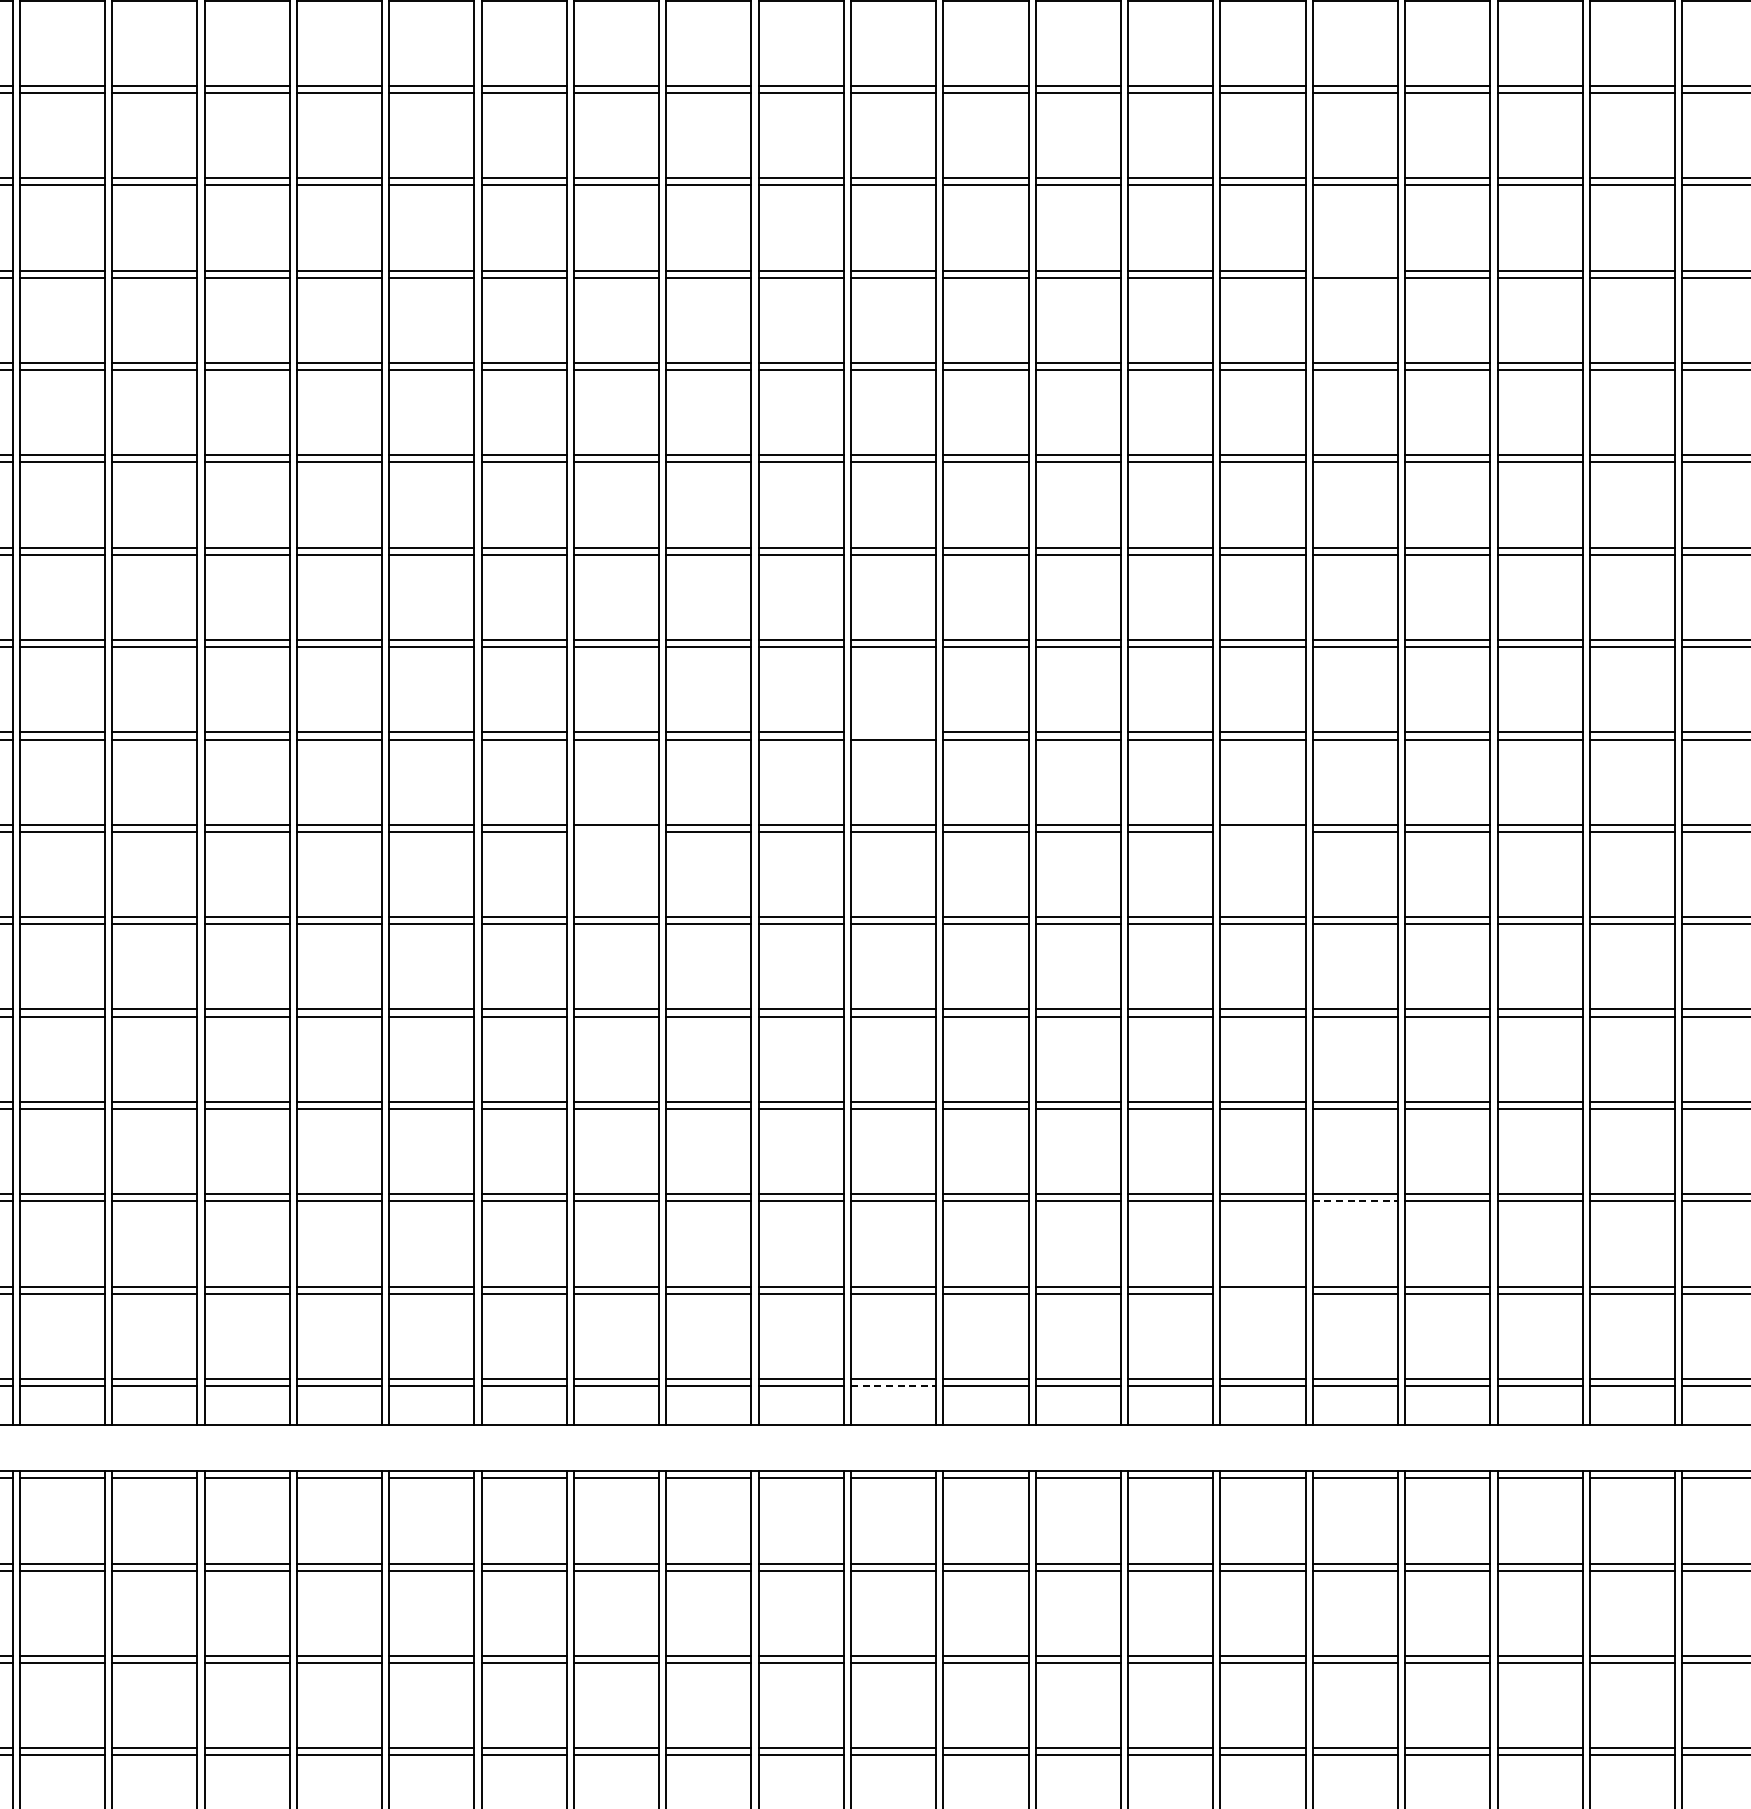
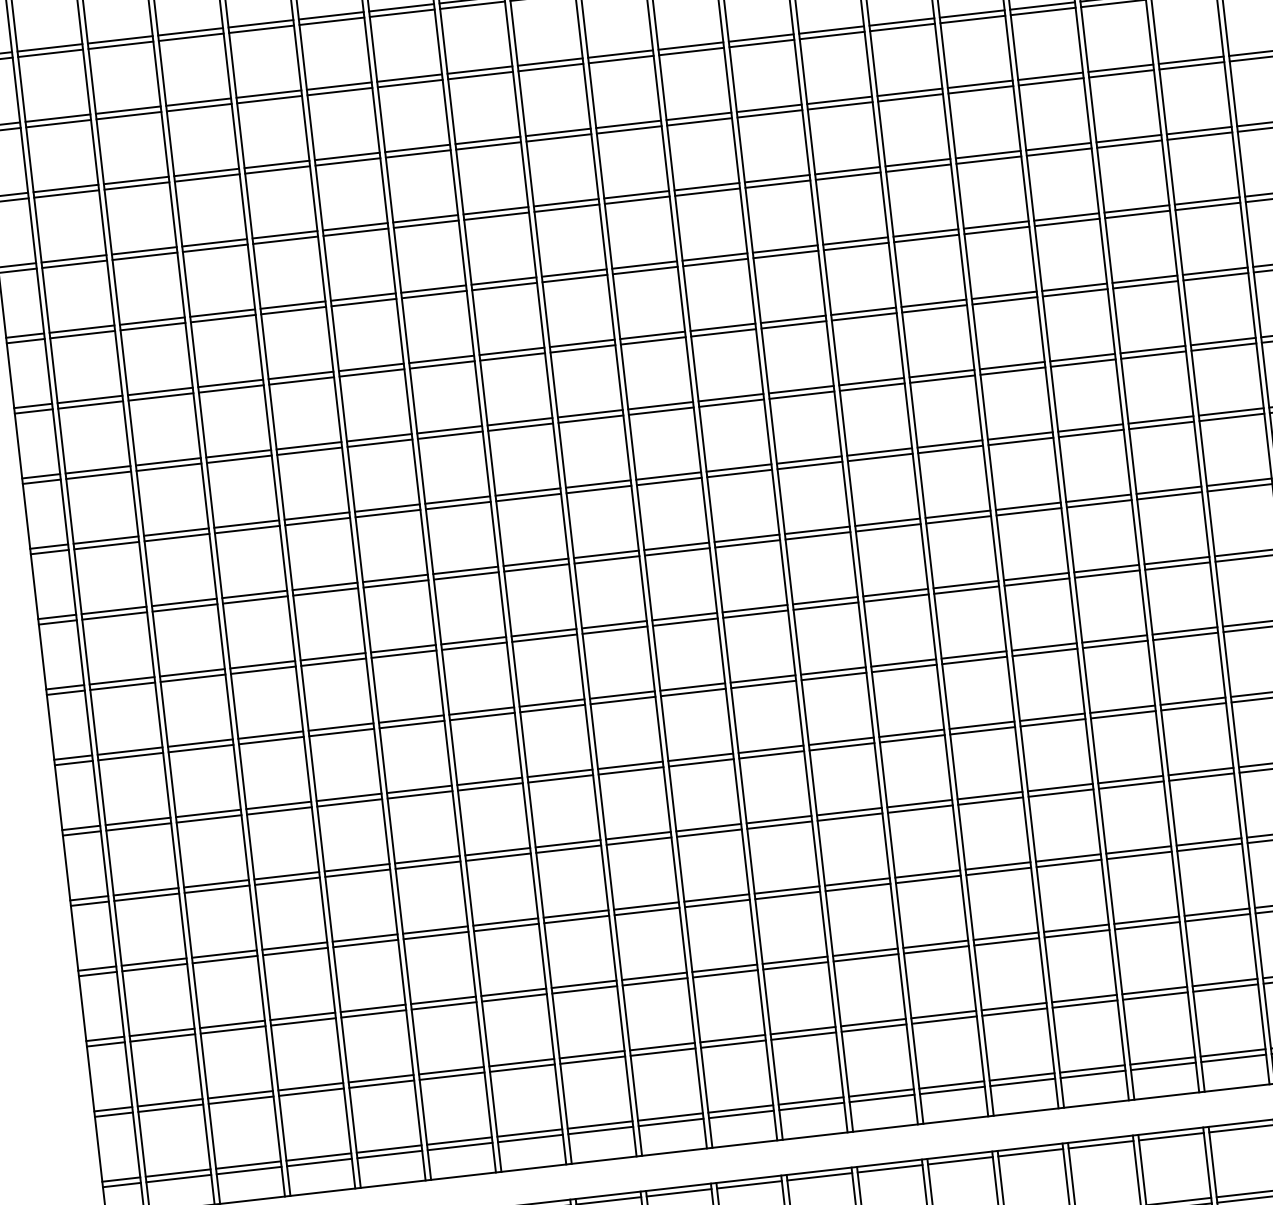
line: (1354, 270) -> (1065, 216), added
line: (893, 732) -> (754, 608), added
line: (616, 831) -> (552, 708), added
line: (1262, 831) -> (1044, 652), added
line: (1355, 1201) -> (1147, 925), dashed -> solid
line: (1262, 1293) -> (1084, 1003), added
line: (893, 1386) -> (811, 1106), dashed -> solid

